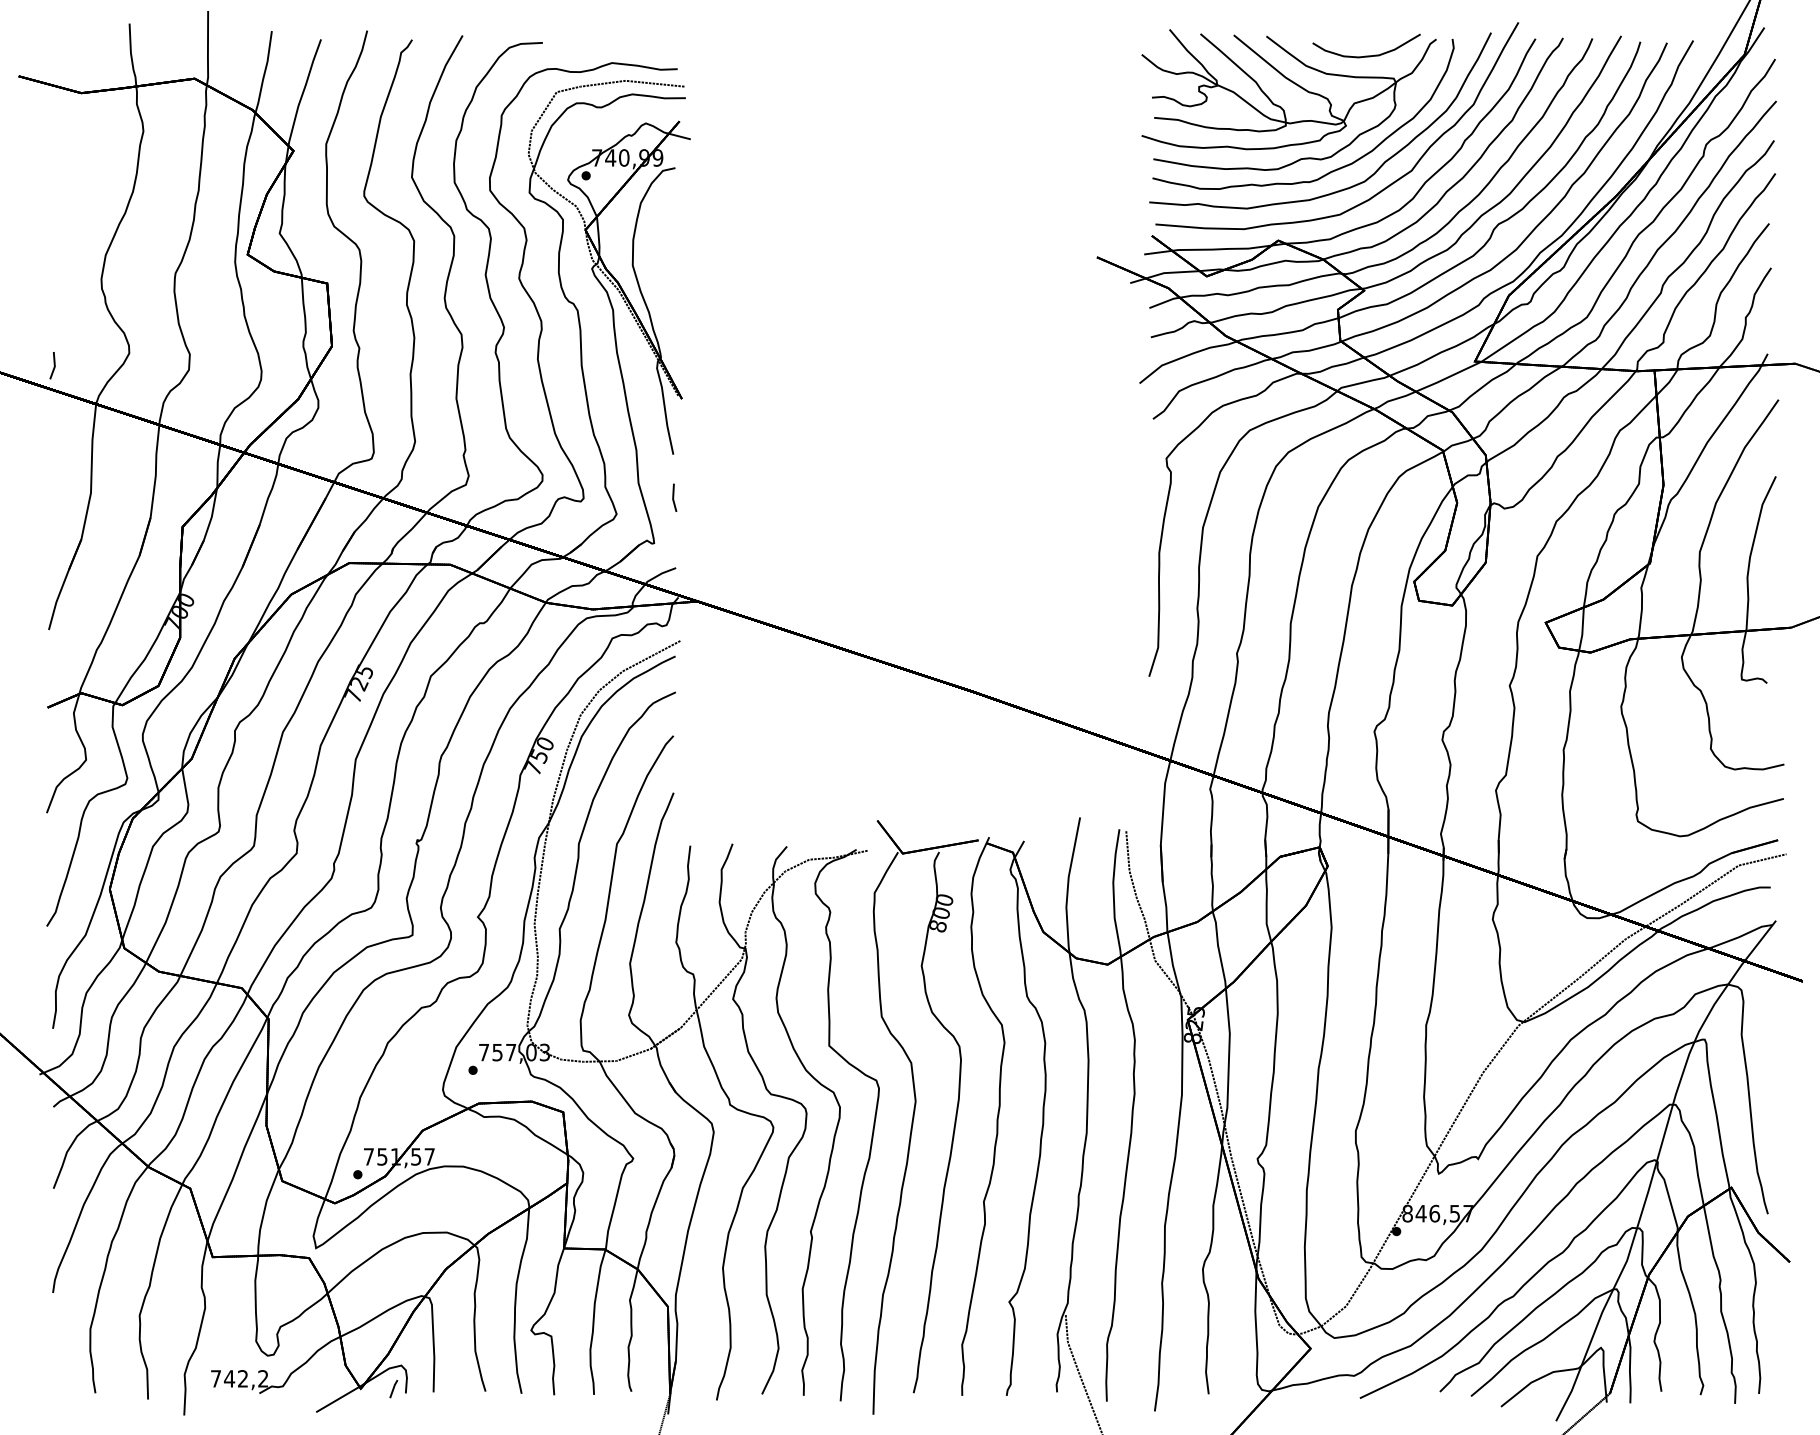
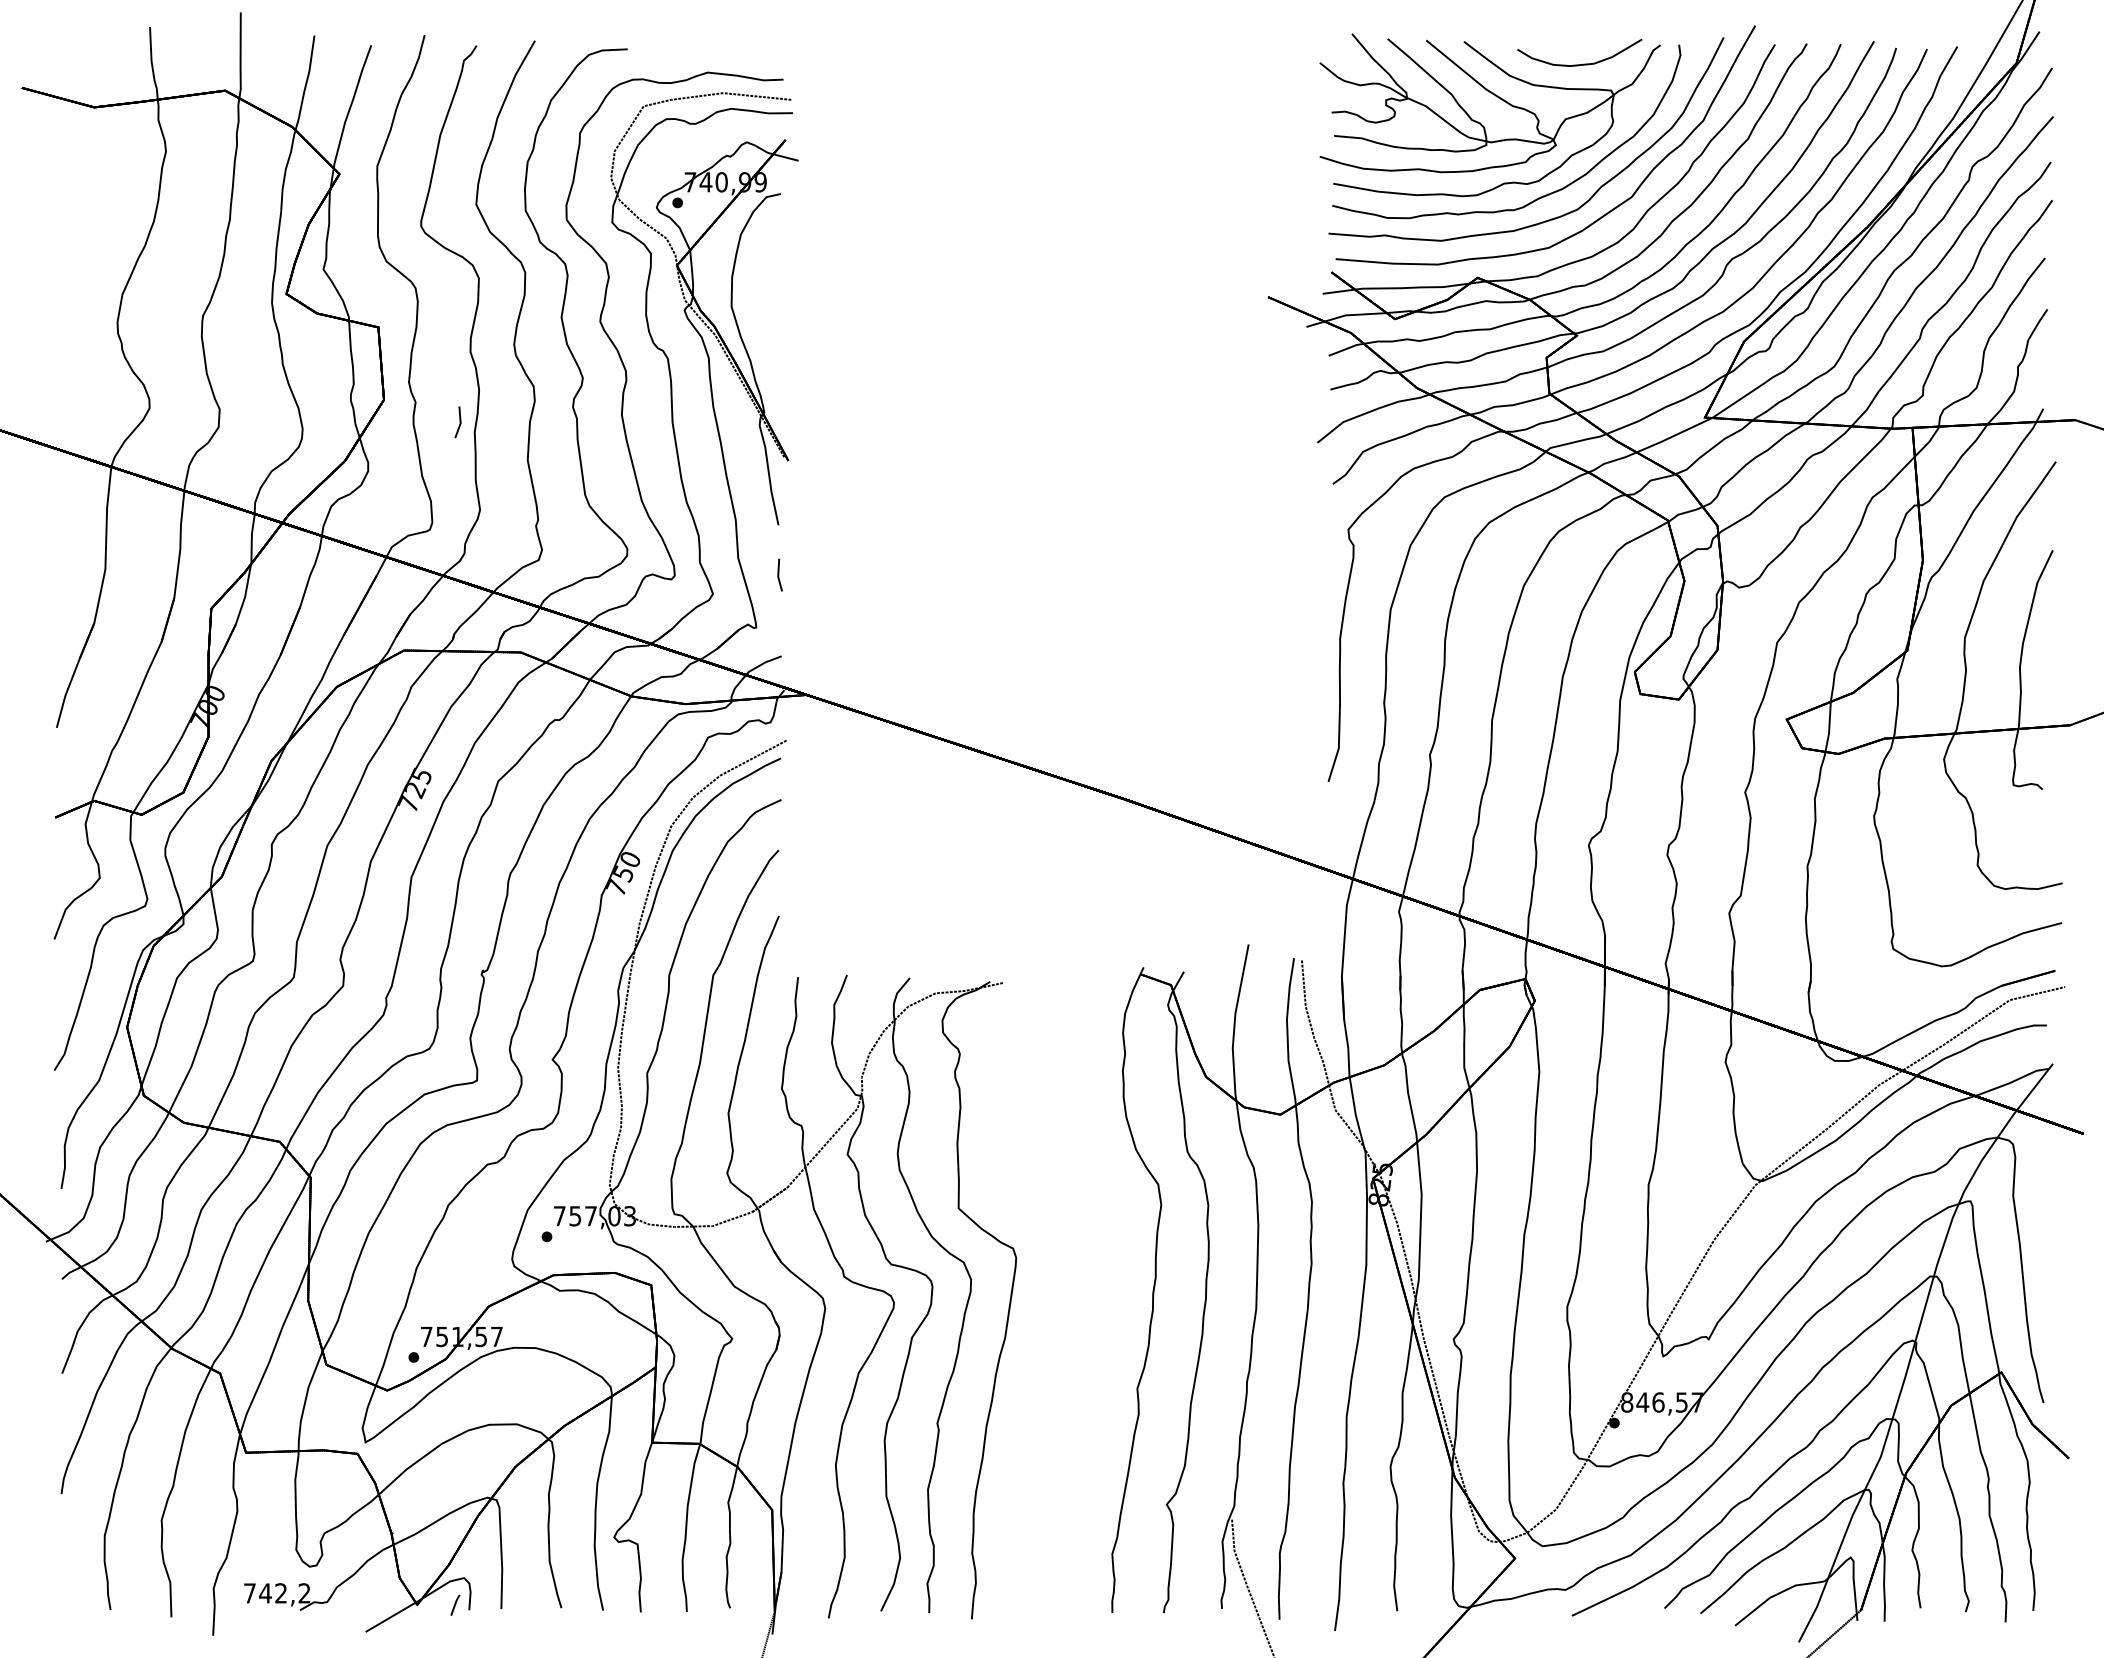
part: (52, 365) -> (457, 422), moved
part: (914, 1115) -> (1057, 1288), removed

